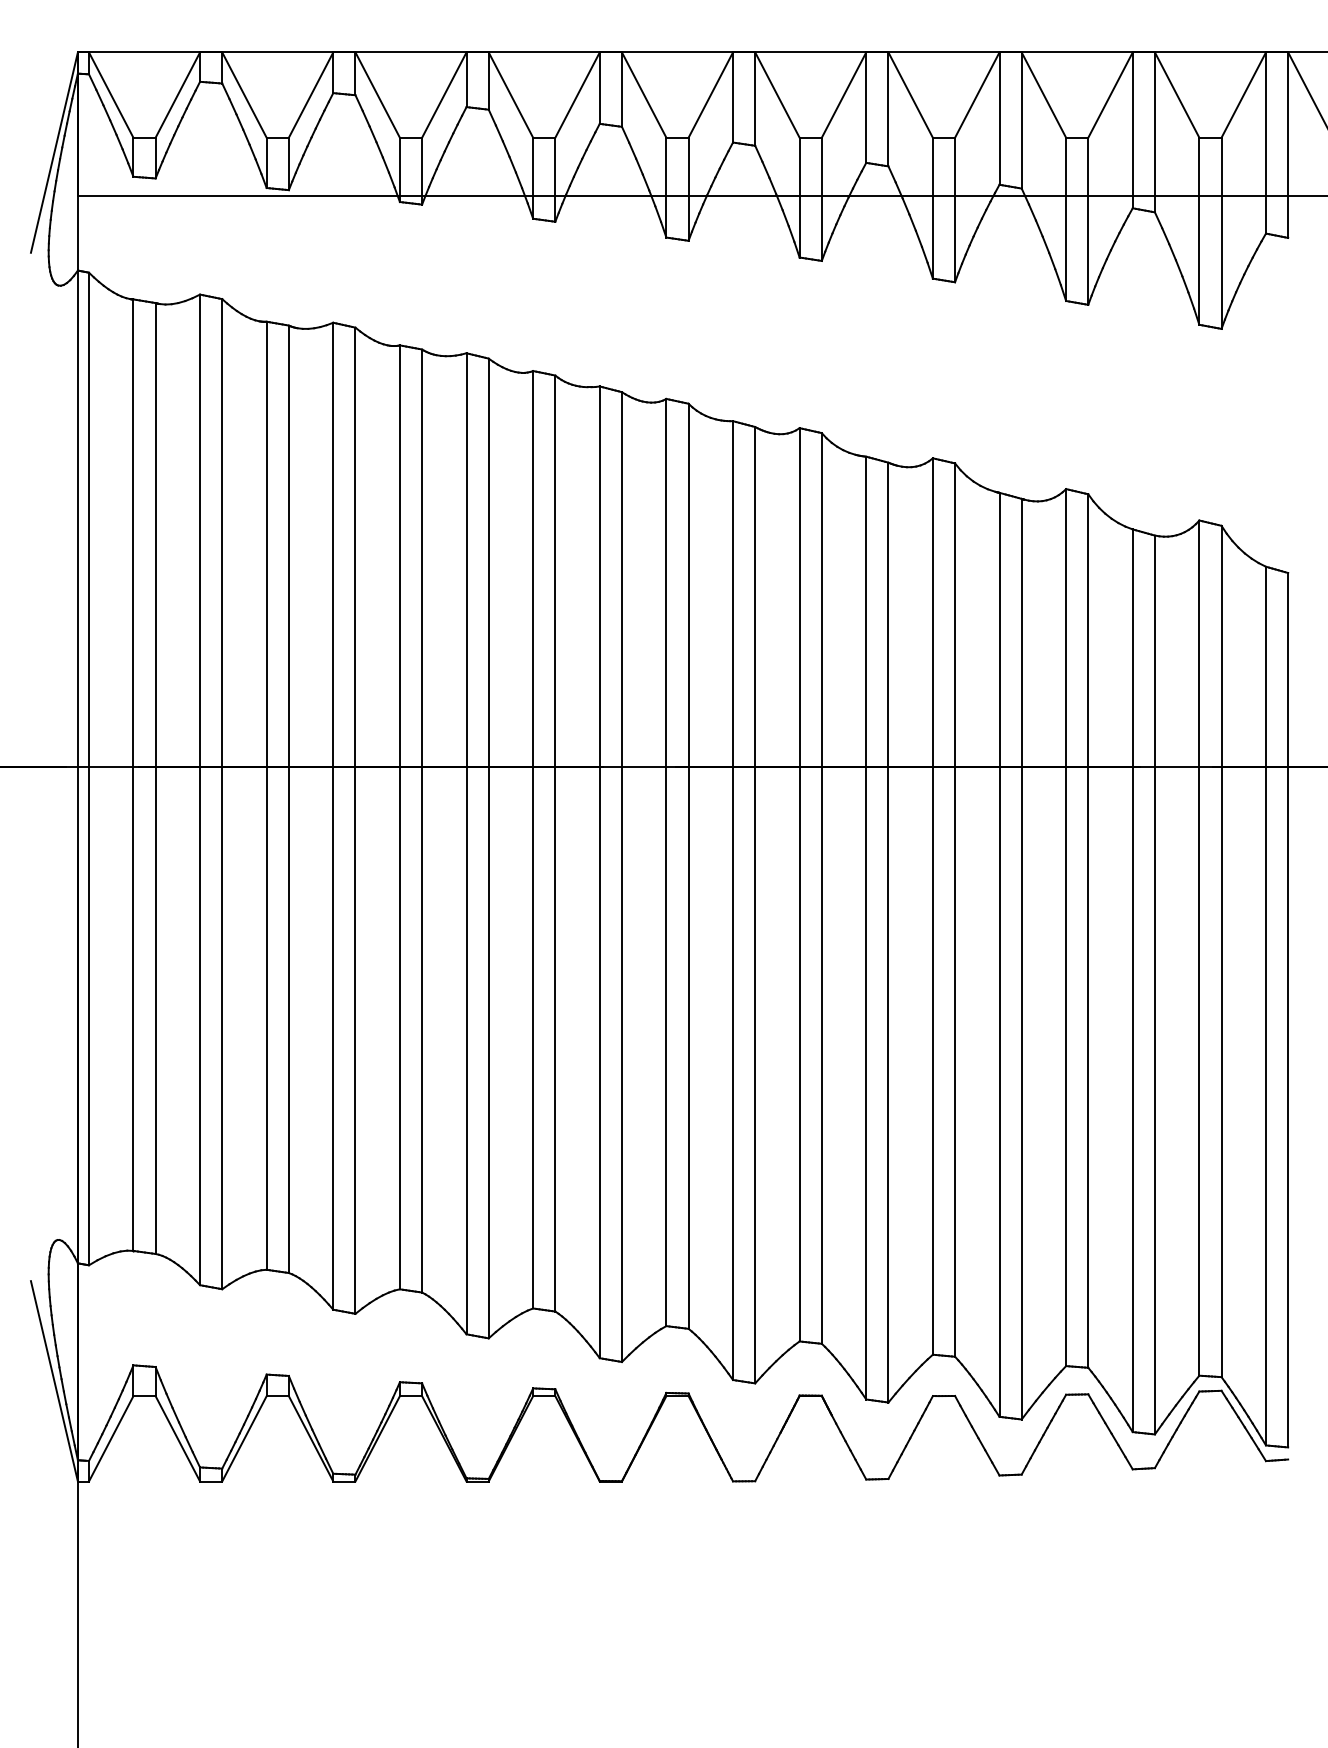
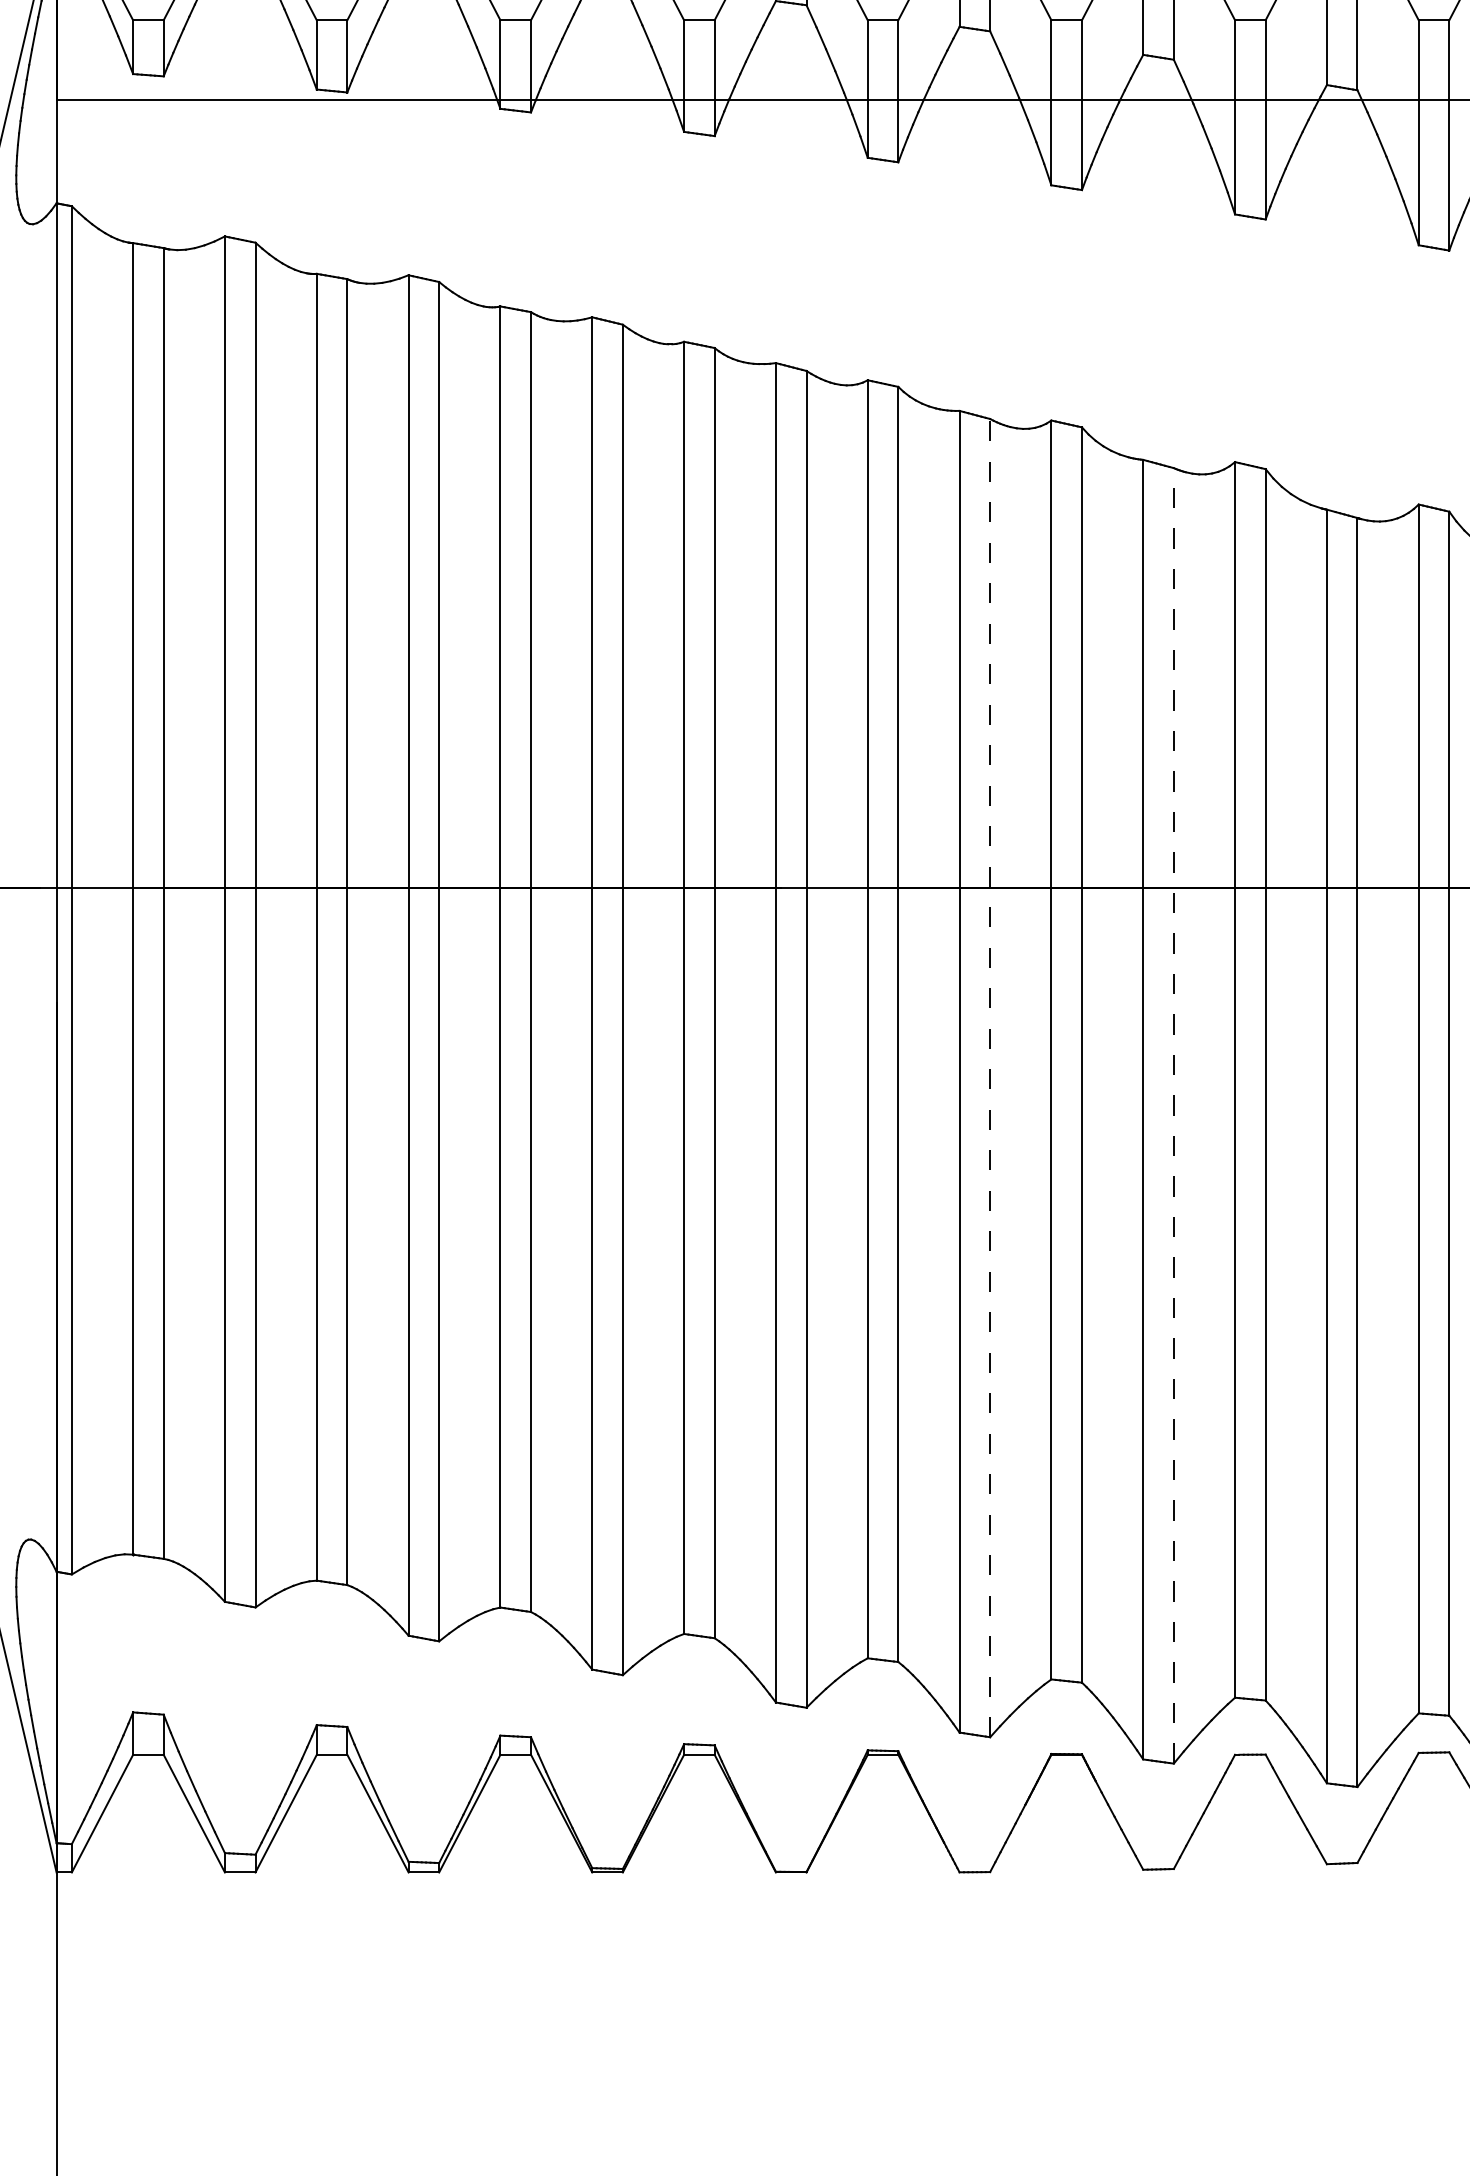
line: (755, 904) -> (990, 1077), solid -> dashed
line: (888, 932) -> (1173, 1115), solid -> dashed

